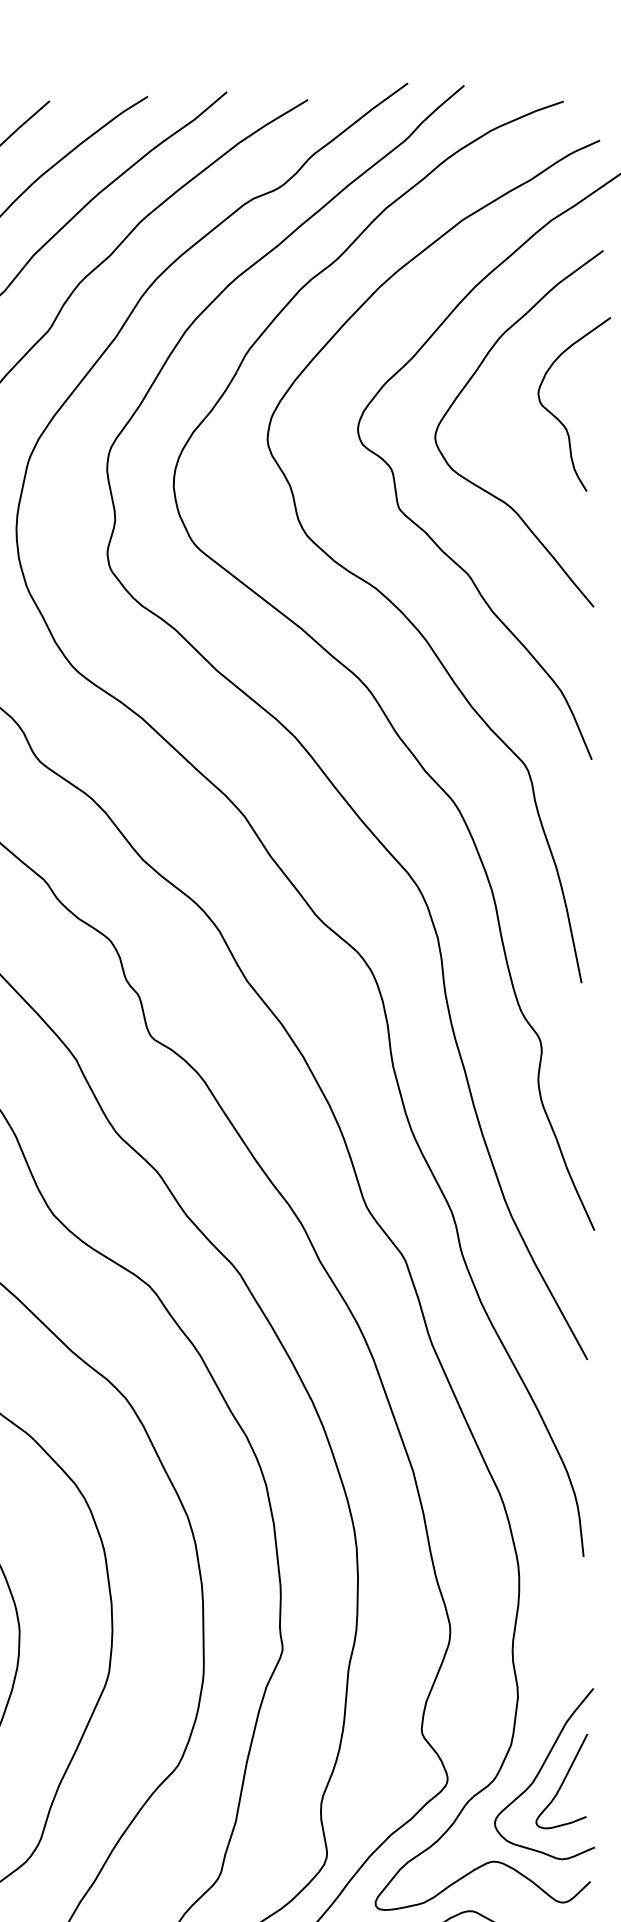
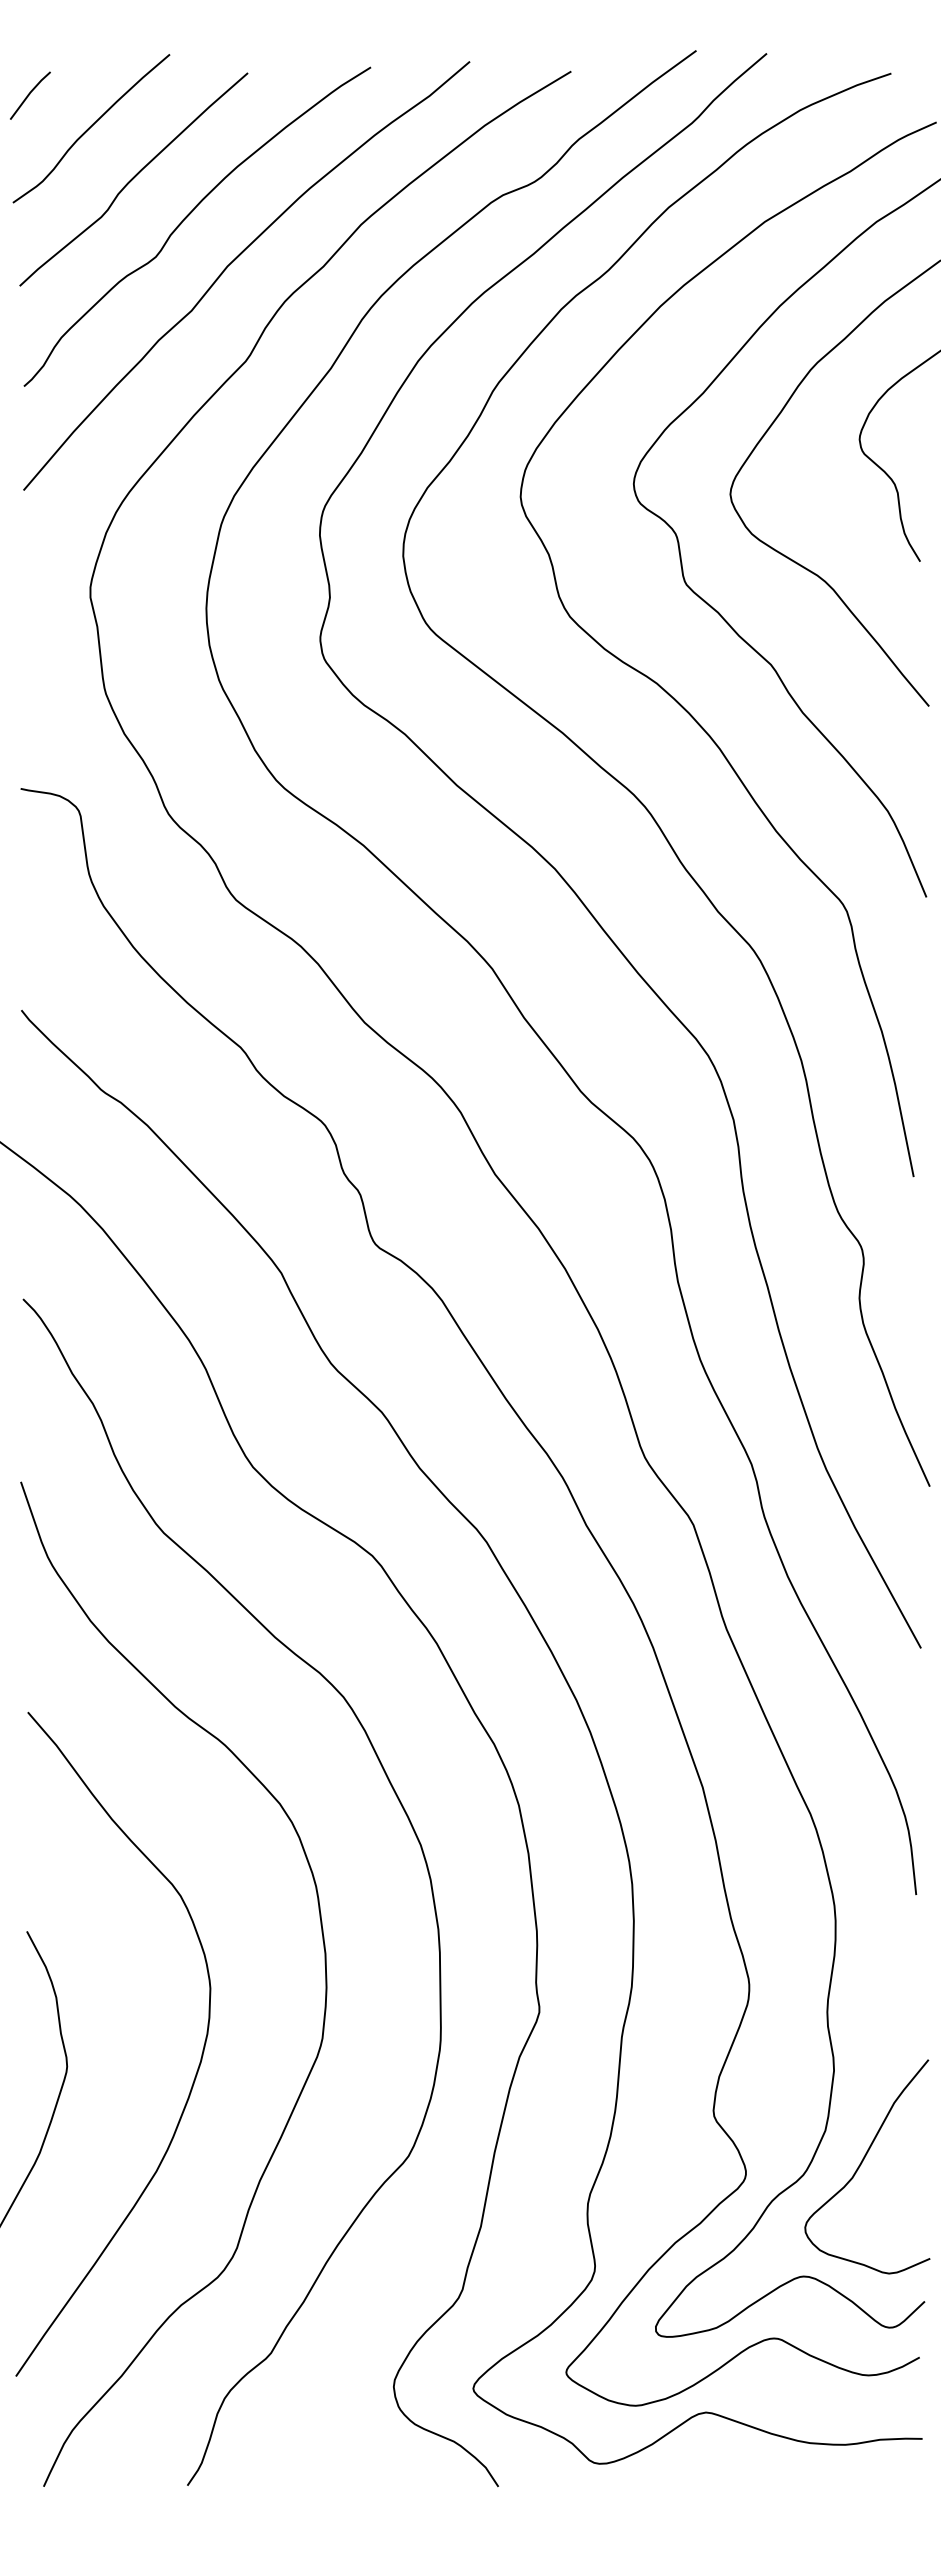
curve: (562, 1781) -> (889, 2176), removed

